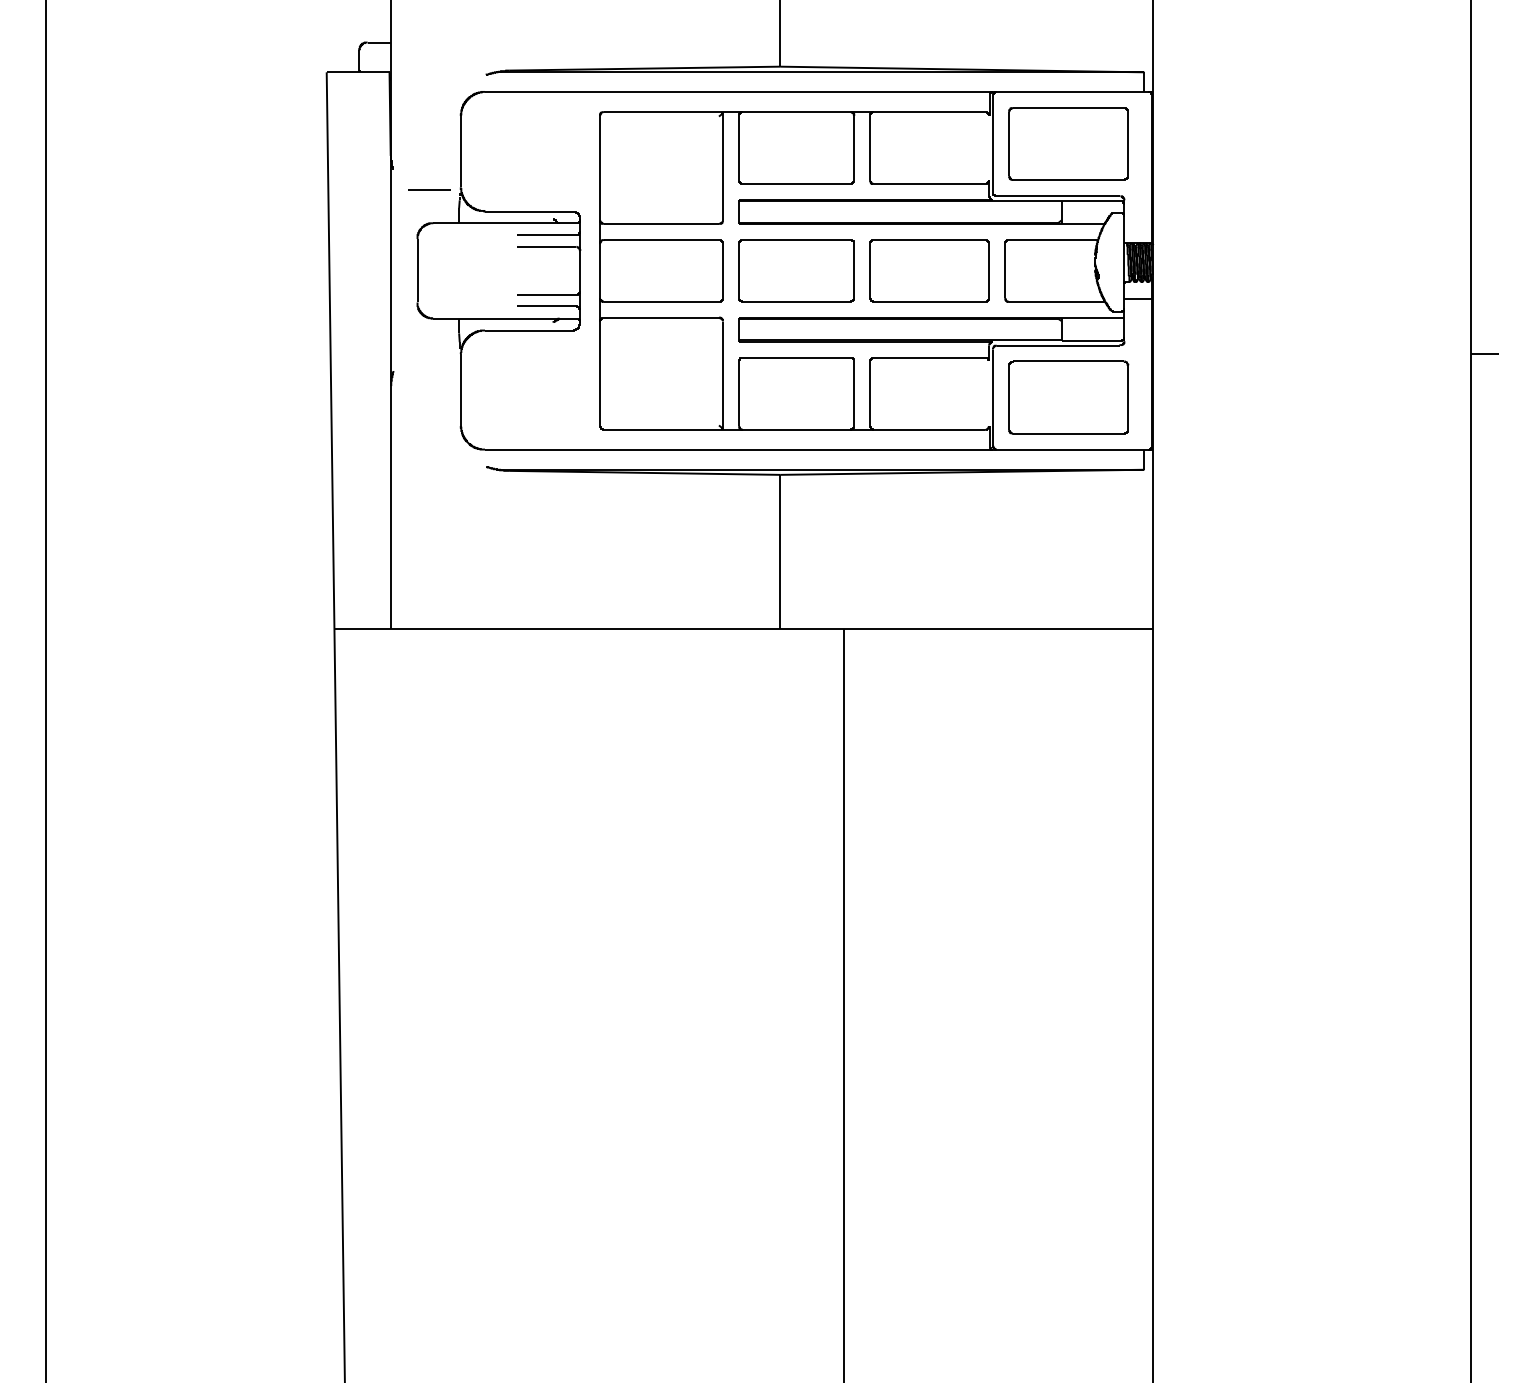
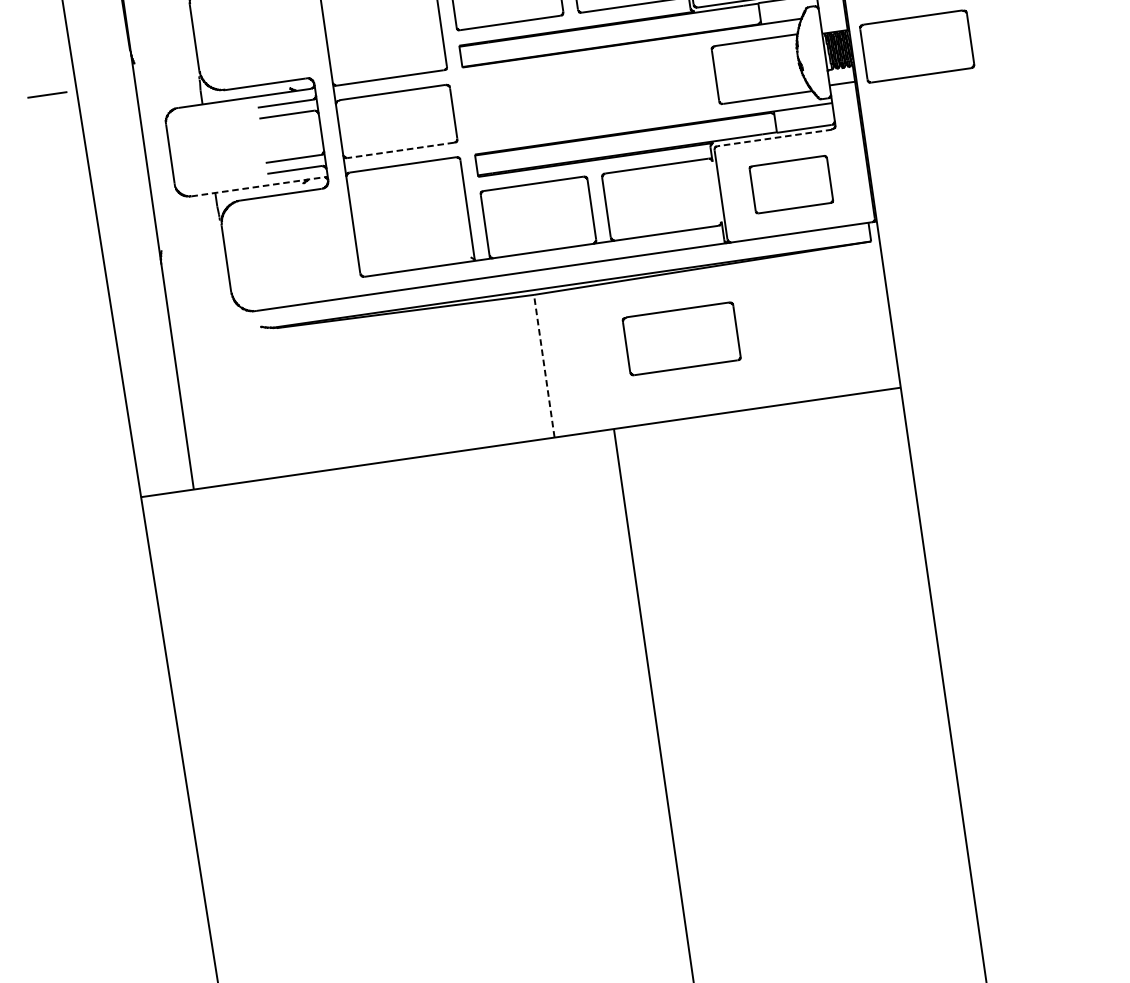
line: (429, 189) -> (47, 94), moved
part: (796, 270) -> (916, 46), moved
part: (929, 270) -> (681, 338), moved
line: (661, 301) -> (400, 149), solid -> dashed
line: (504, 318) -> (257, 186), solid -> dashed
line: (1058, 345) -> (774, 137), solid -> dashed
part: (1068, 397) -> (791, 184), size x0.7
line: (780, 551) -> (544, 365), solid -> dashed

